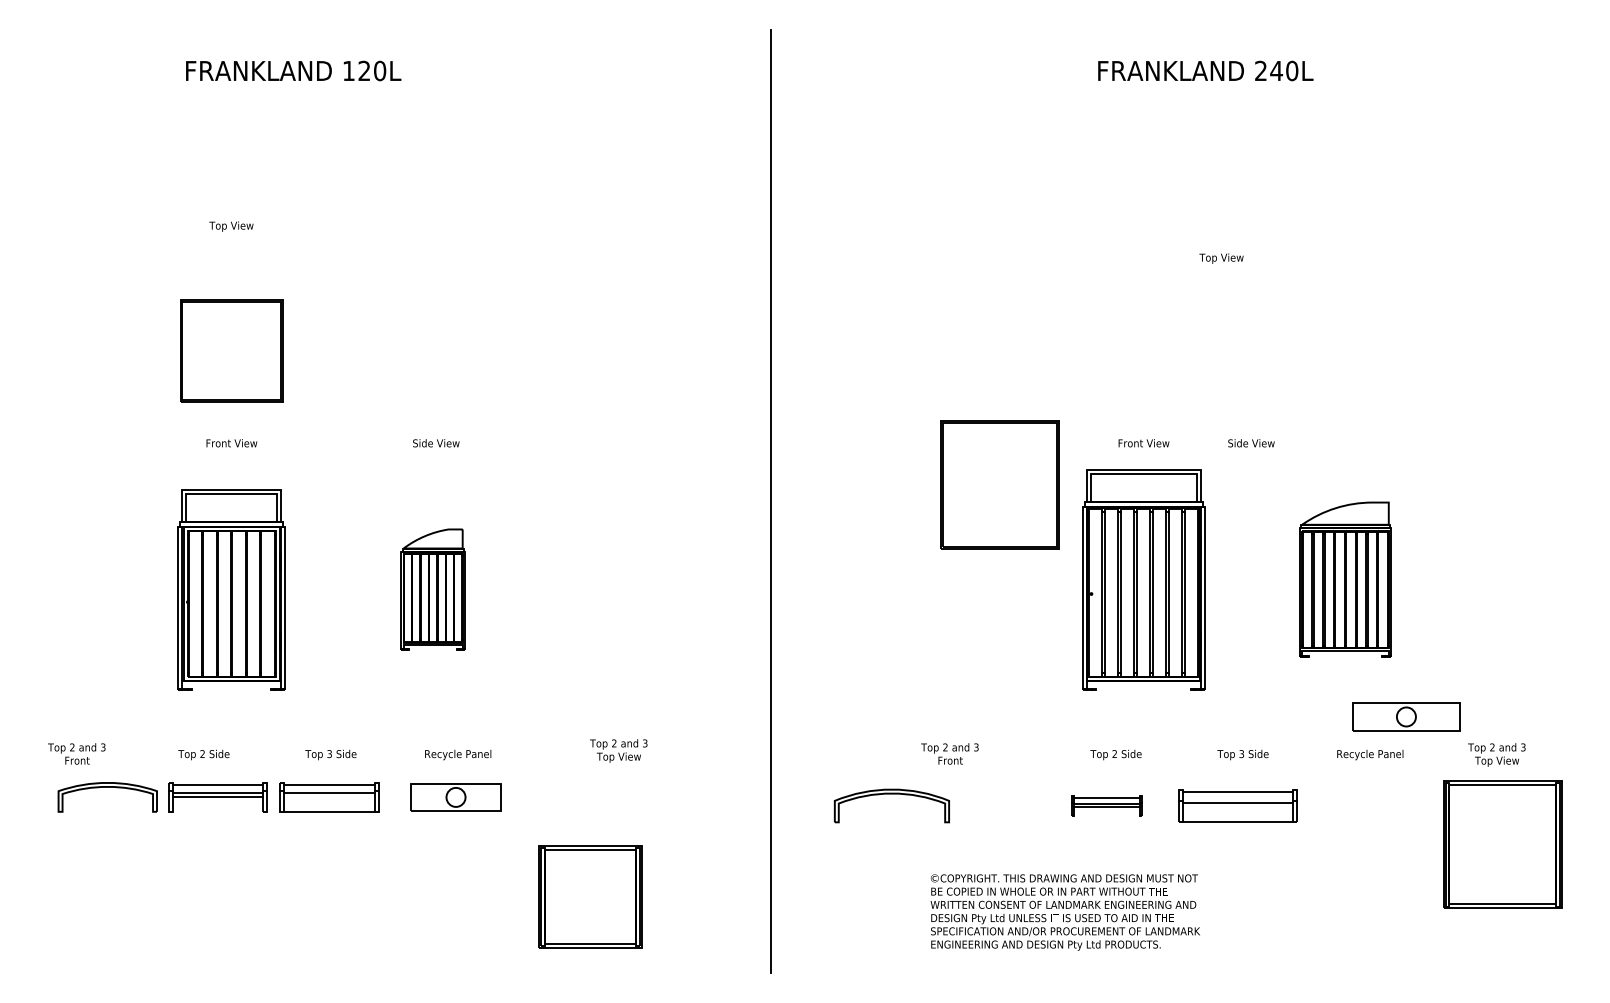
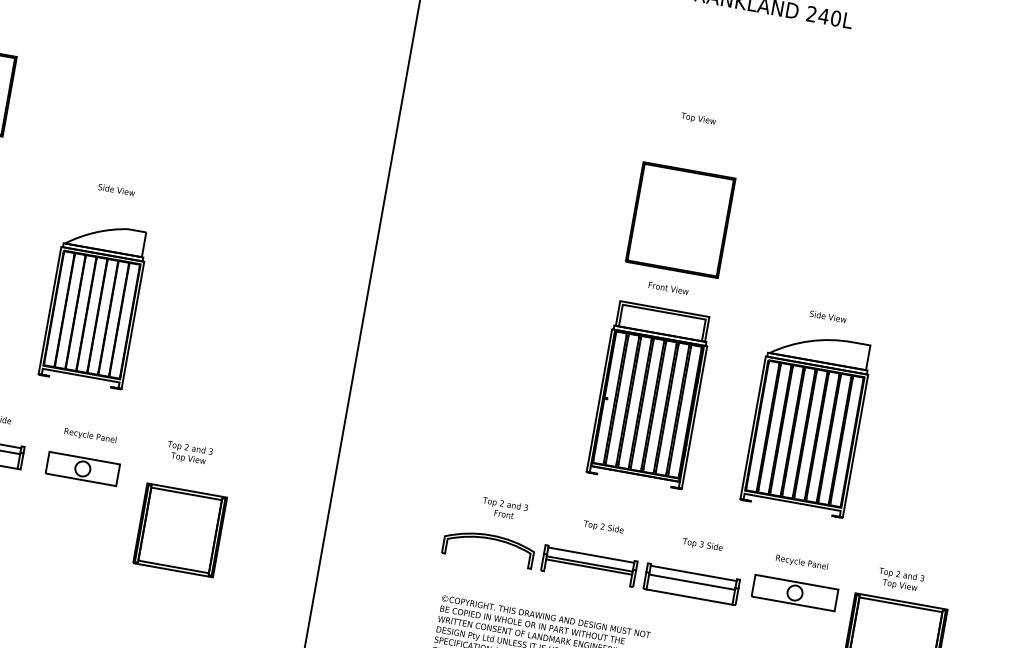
text: (1221, 258) -> (698, 119), moved
text: (1251, 443) -> (828, 316), moved
part: (999, 484) -> (680, 219), moved
part: (1345, 579) -> (806, 422), size x1.43
part: (432, 589) -> (93, 303), size x1.67
part: (1406, 716) -> (795, 592), moved
text: (618, 750) -> (189, 453), moved
text: (949, 753) -> (504, 508), moved
part: (891, 794) -> (490, 539), moved
part: (1106, 805) -> (589, 565), size x1.67
part: (590, 896) -> (180, 529), moved

